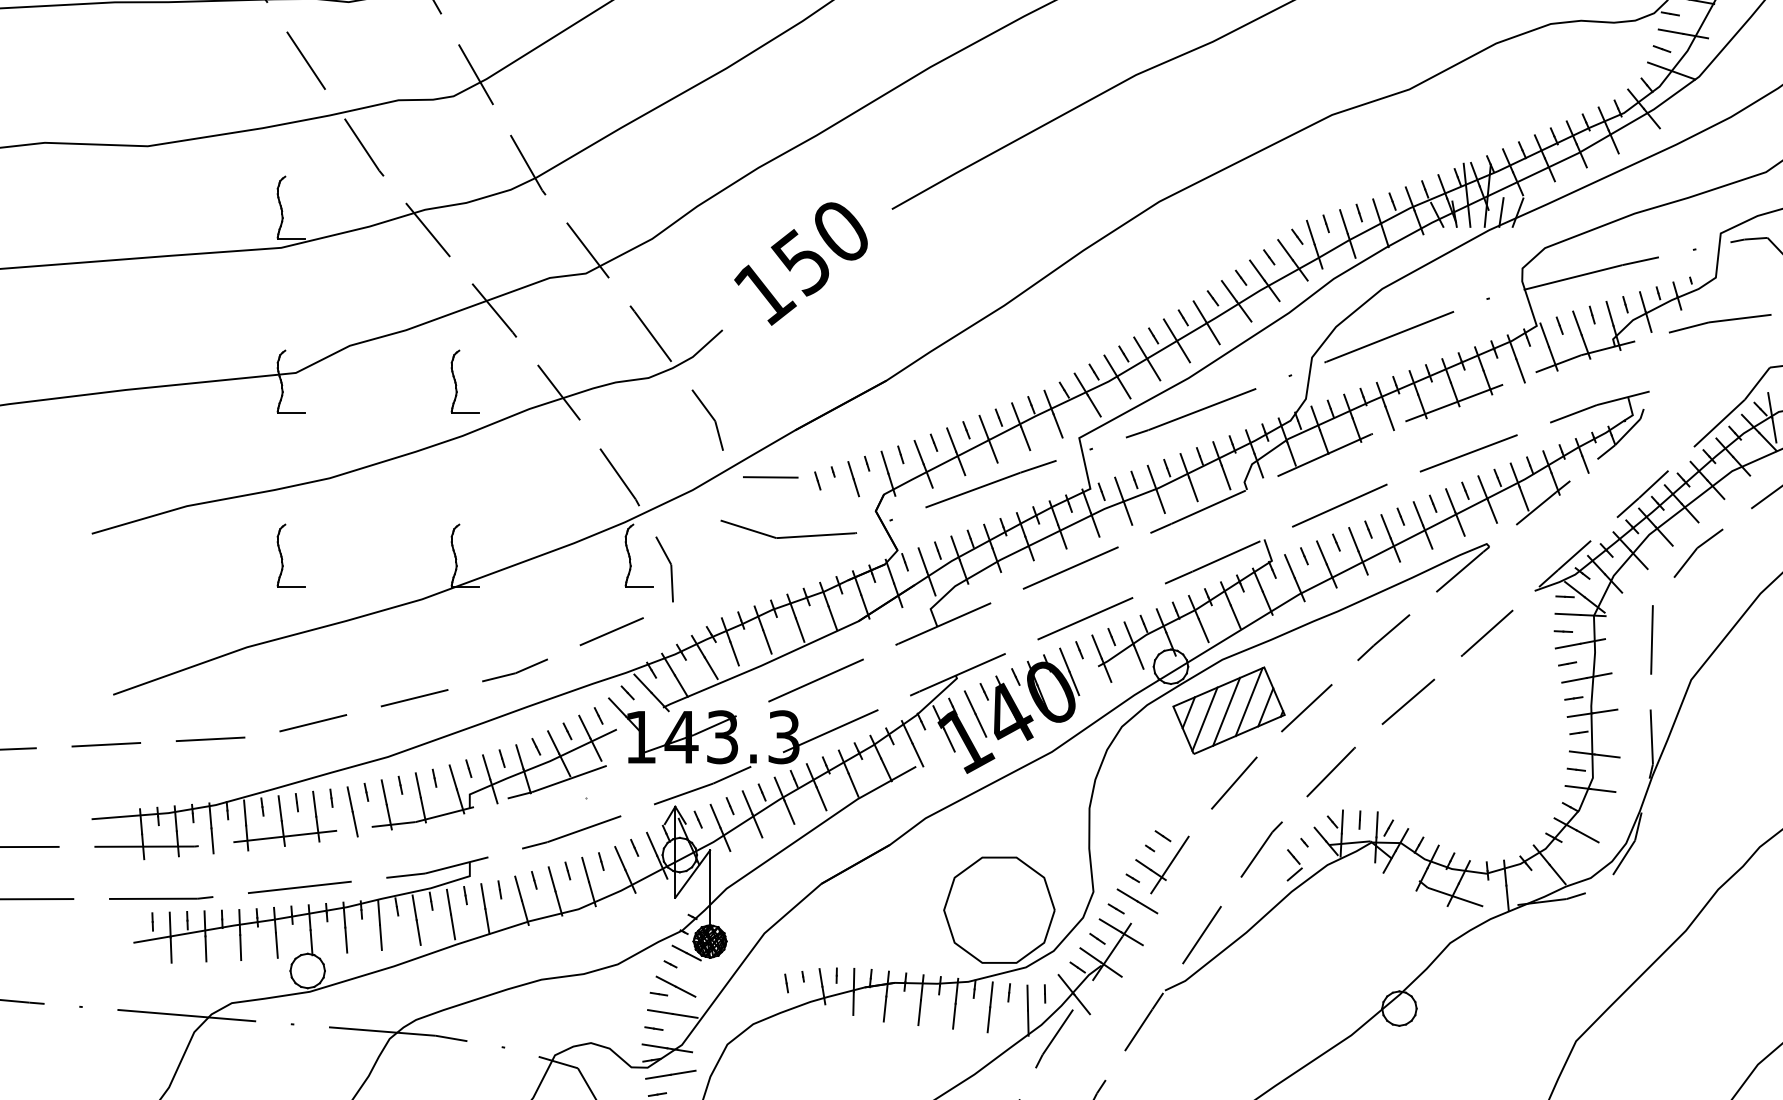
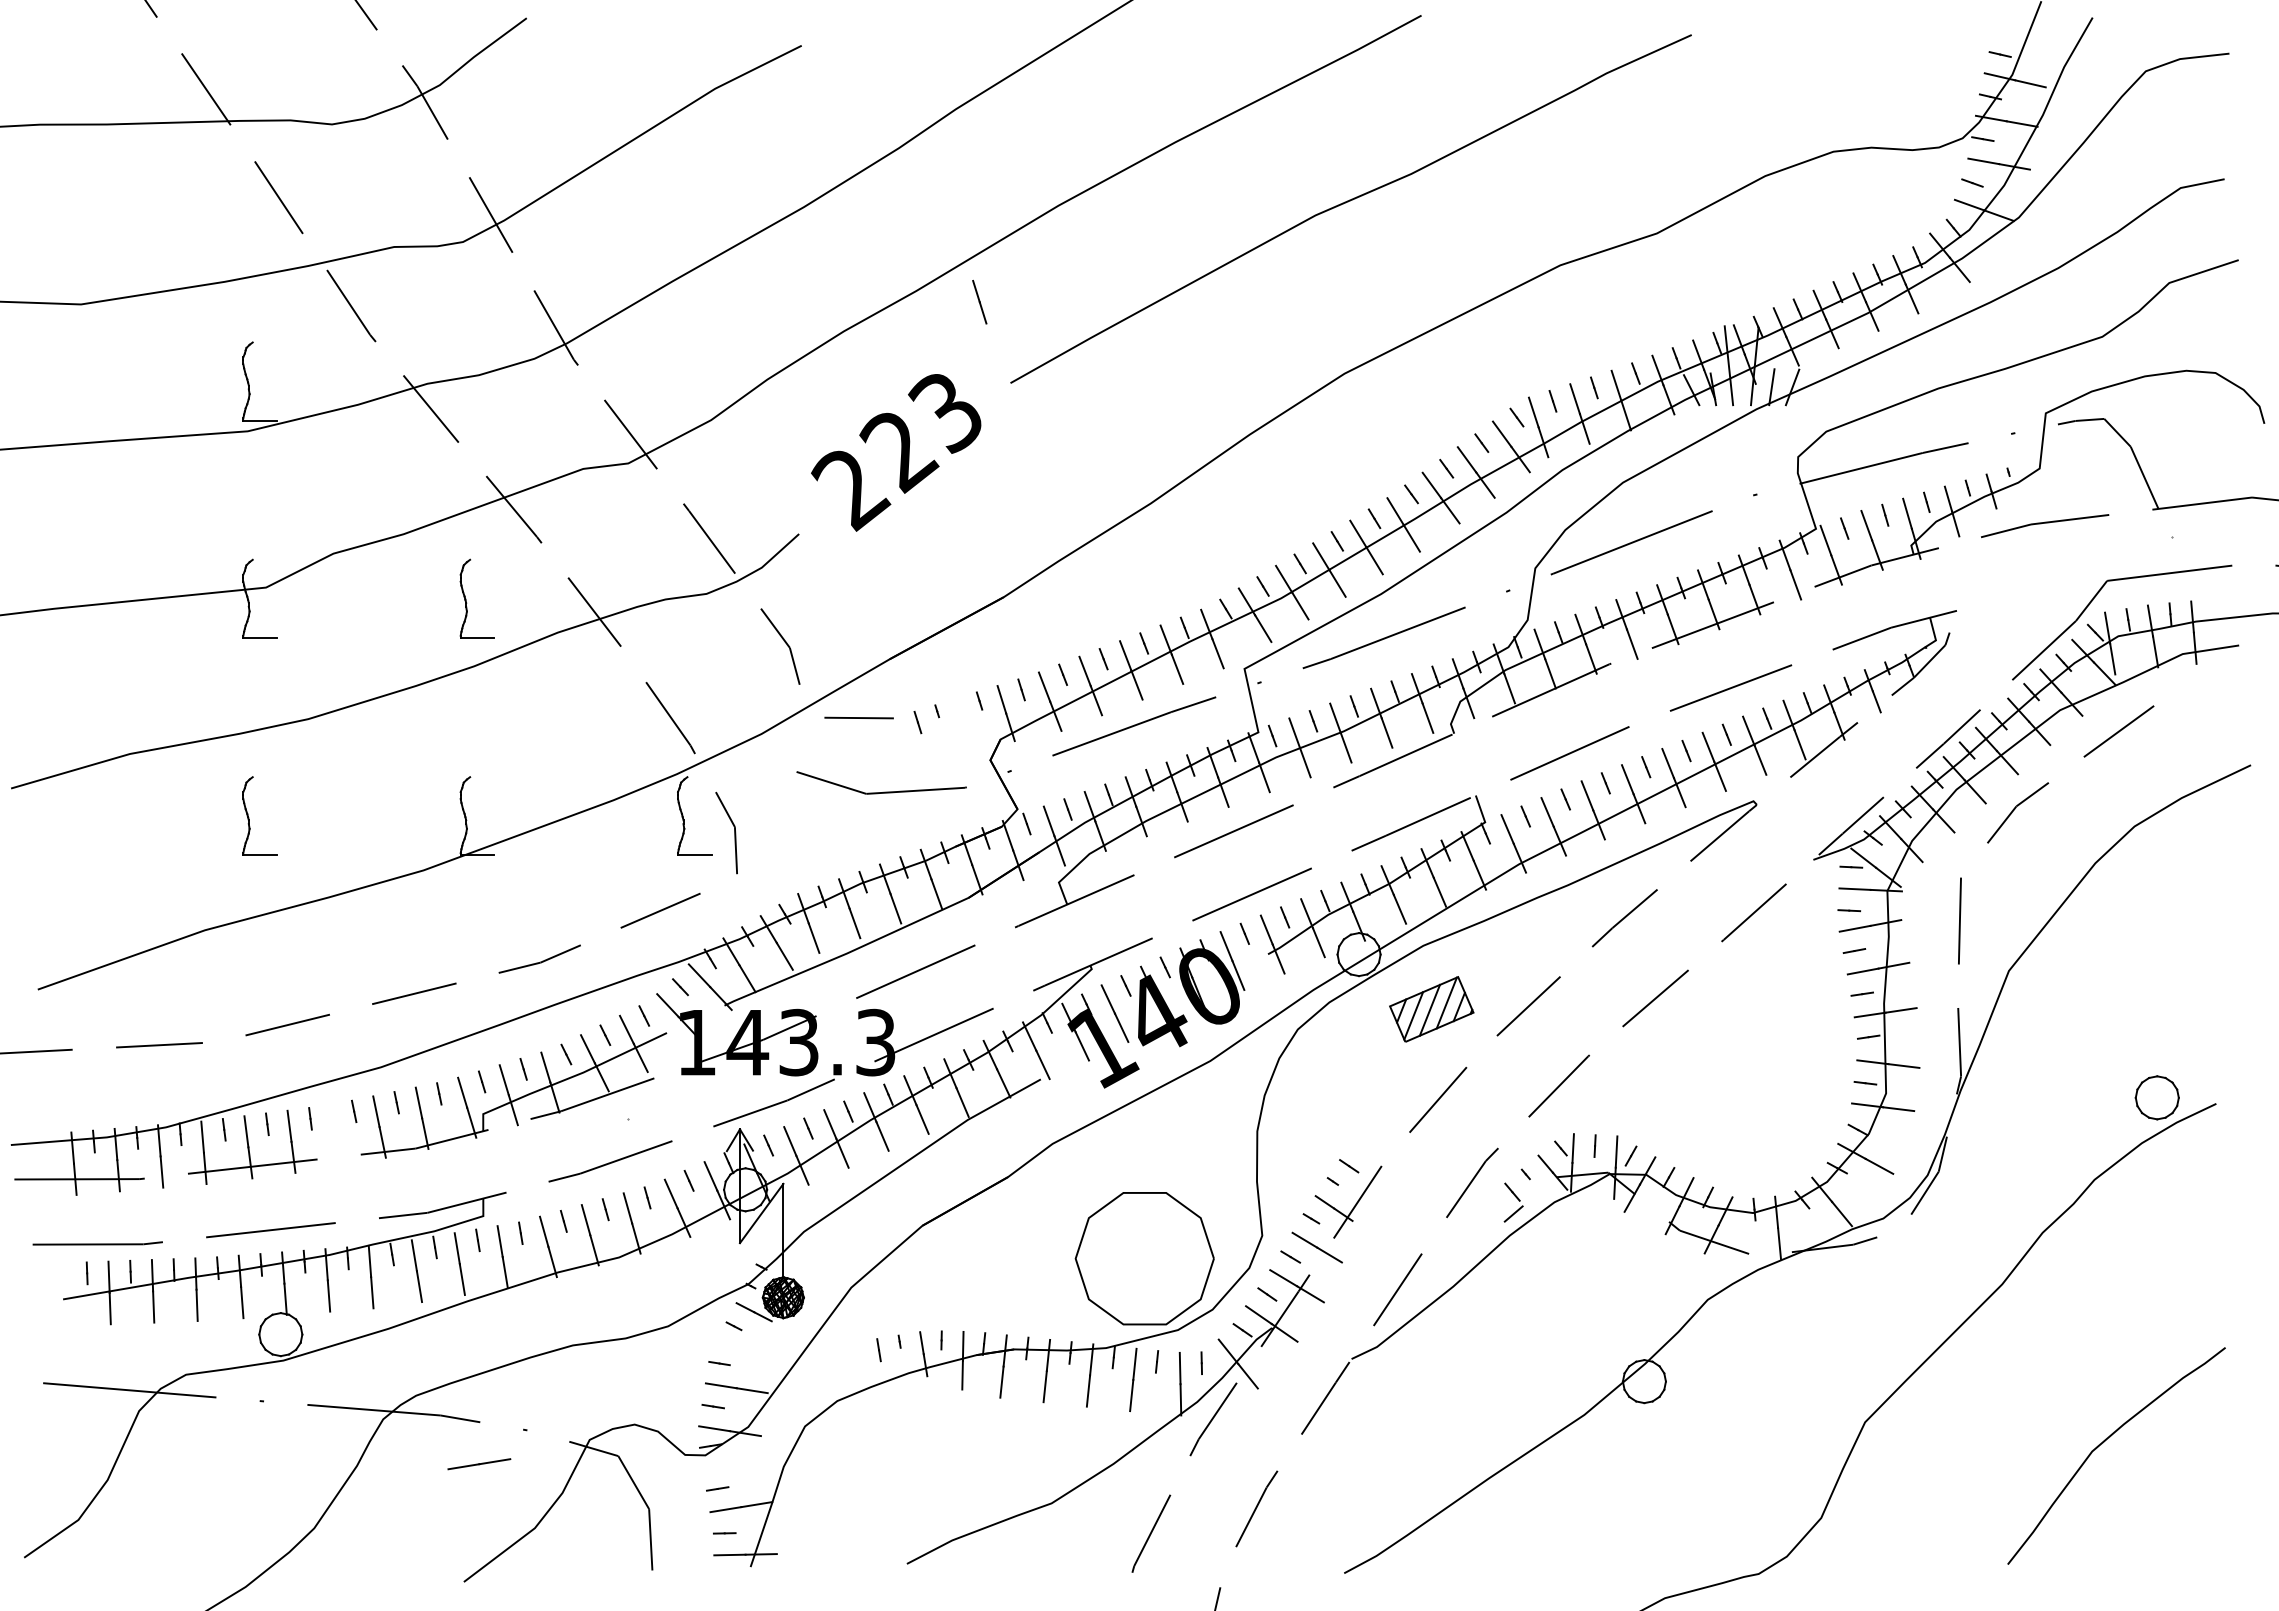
text: (800, 264) -> (896, 452), 150 -> 223
line: (853, 479) -> (979, 302), moved
part: (1228, 710) -> (1431, 1009), size x0.6
line: (352, 811) -> (336, 1135), removed
line: (675, 986) -> (740, 1353), removed
line: (670, 1075) -> (479, 1464), moved

